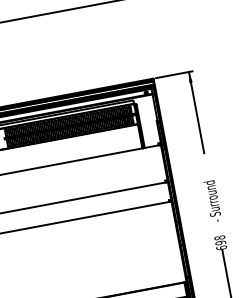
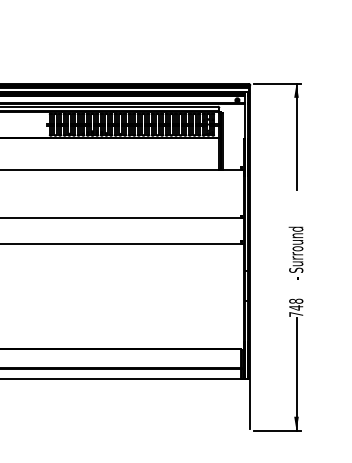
text: (221, 244) -> (296, 310), 698 -> 748

